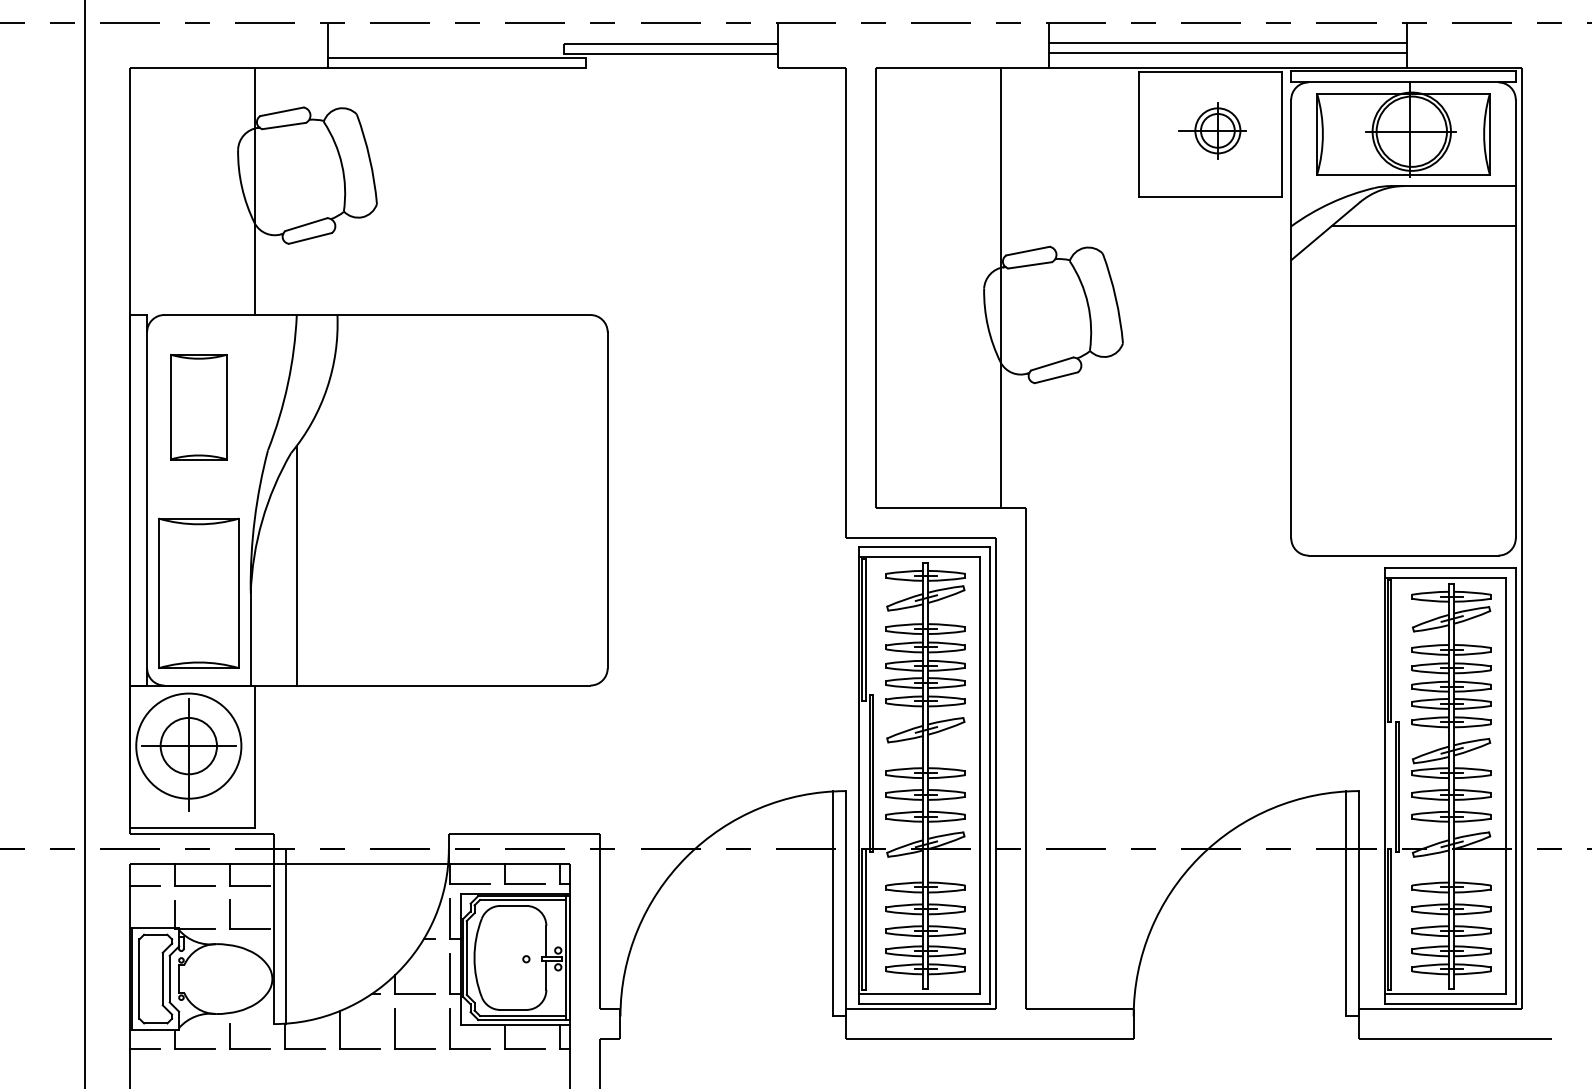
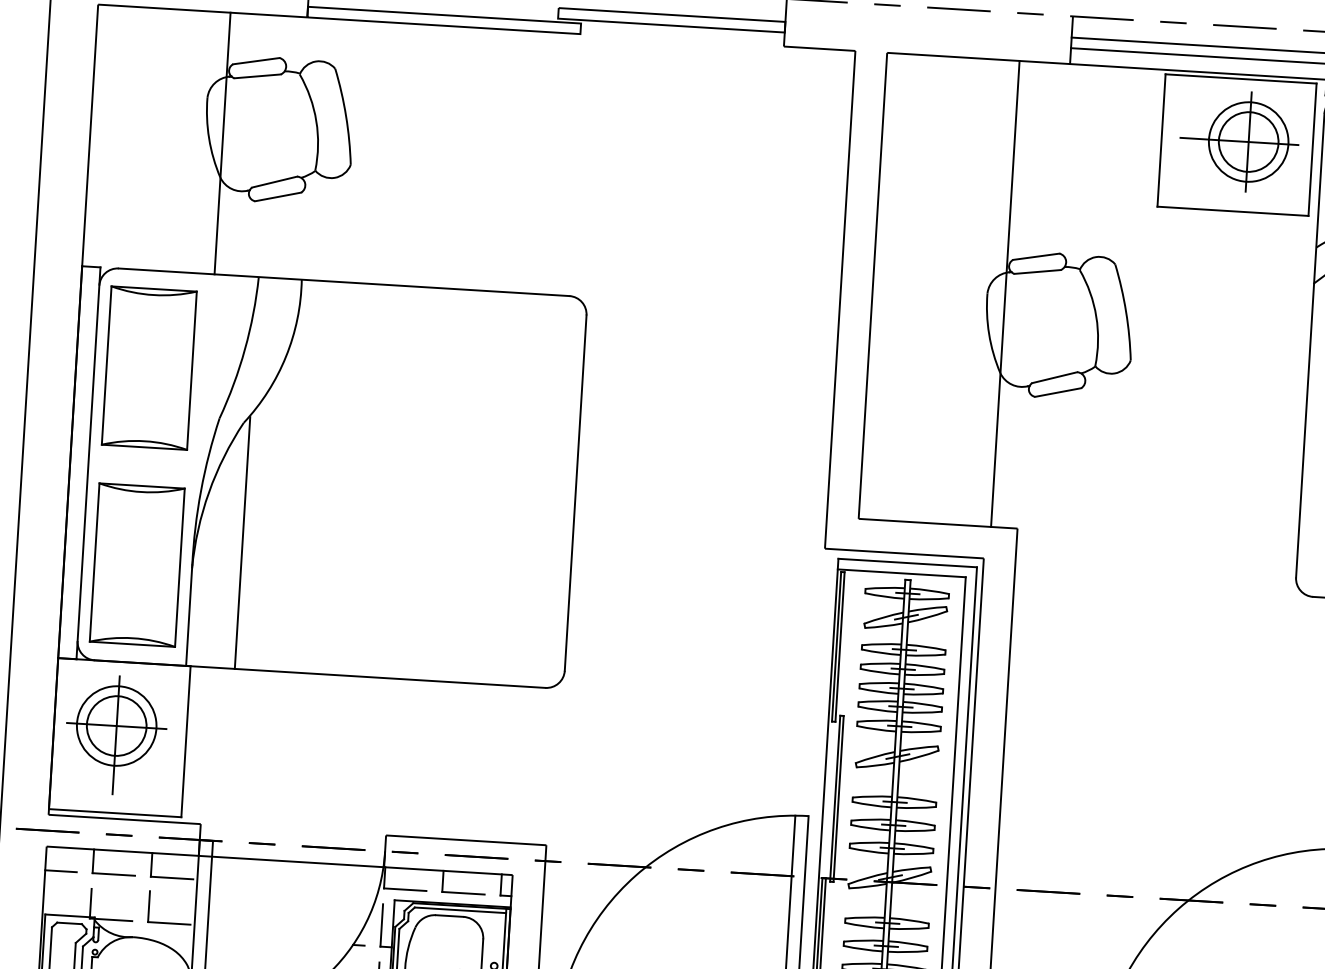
part: (1212, 130) -> (1239, 141), size x1.67
part: (198, 406) -> (148, 367), size x1.43
circle: (188, 745) -> (116, 725), size x0.71

